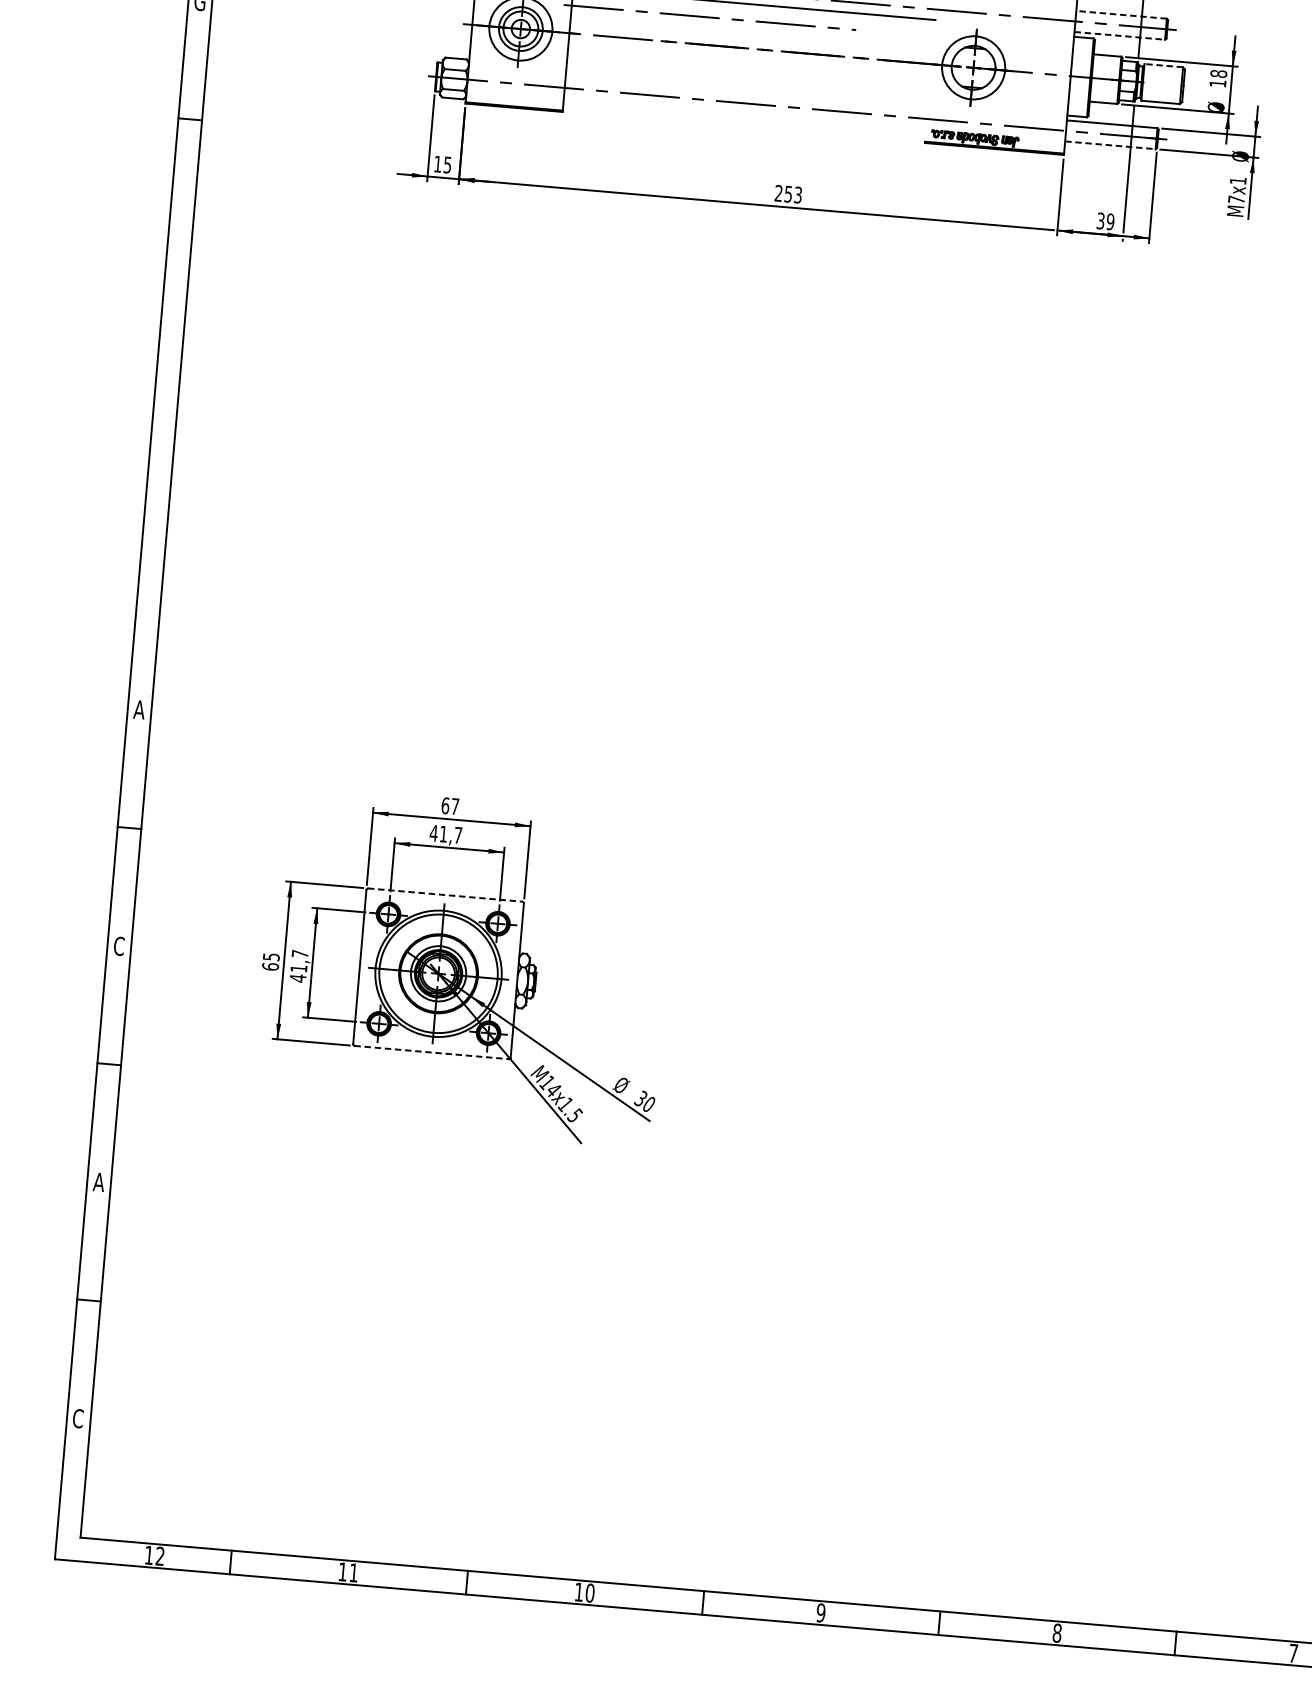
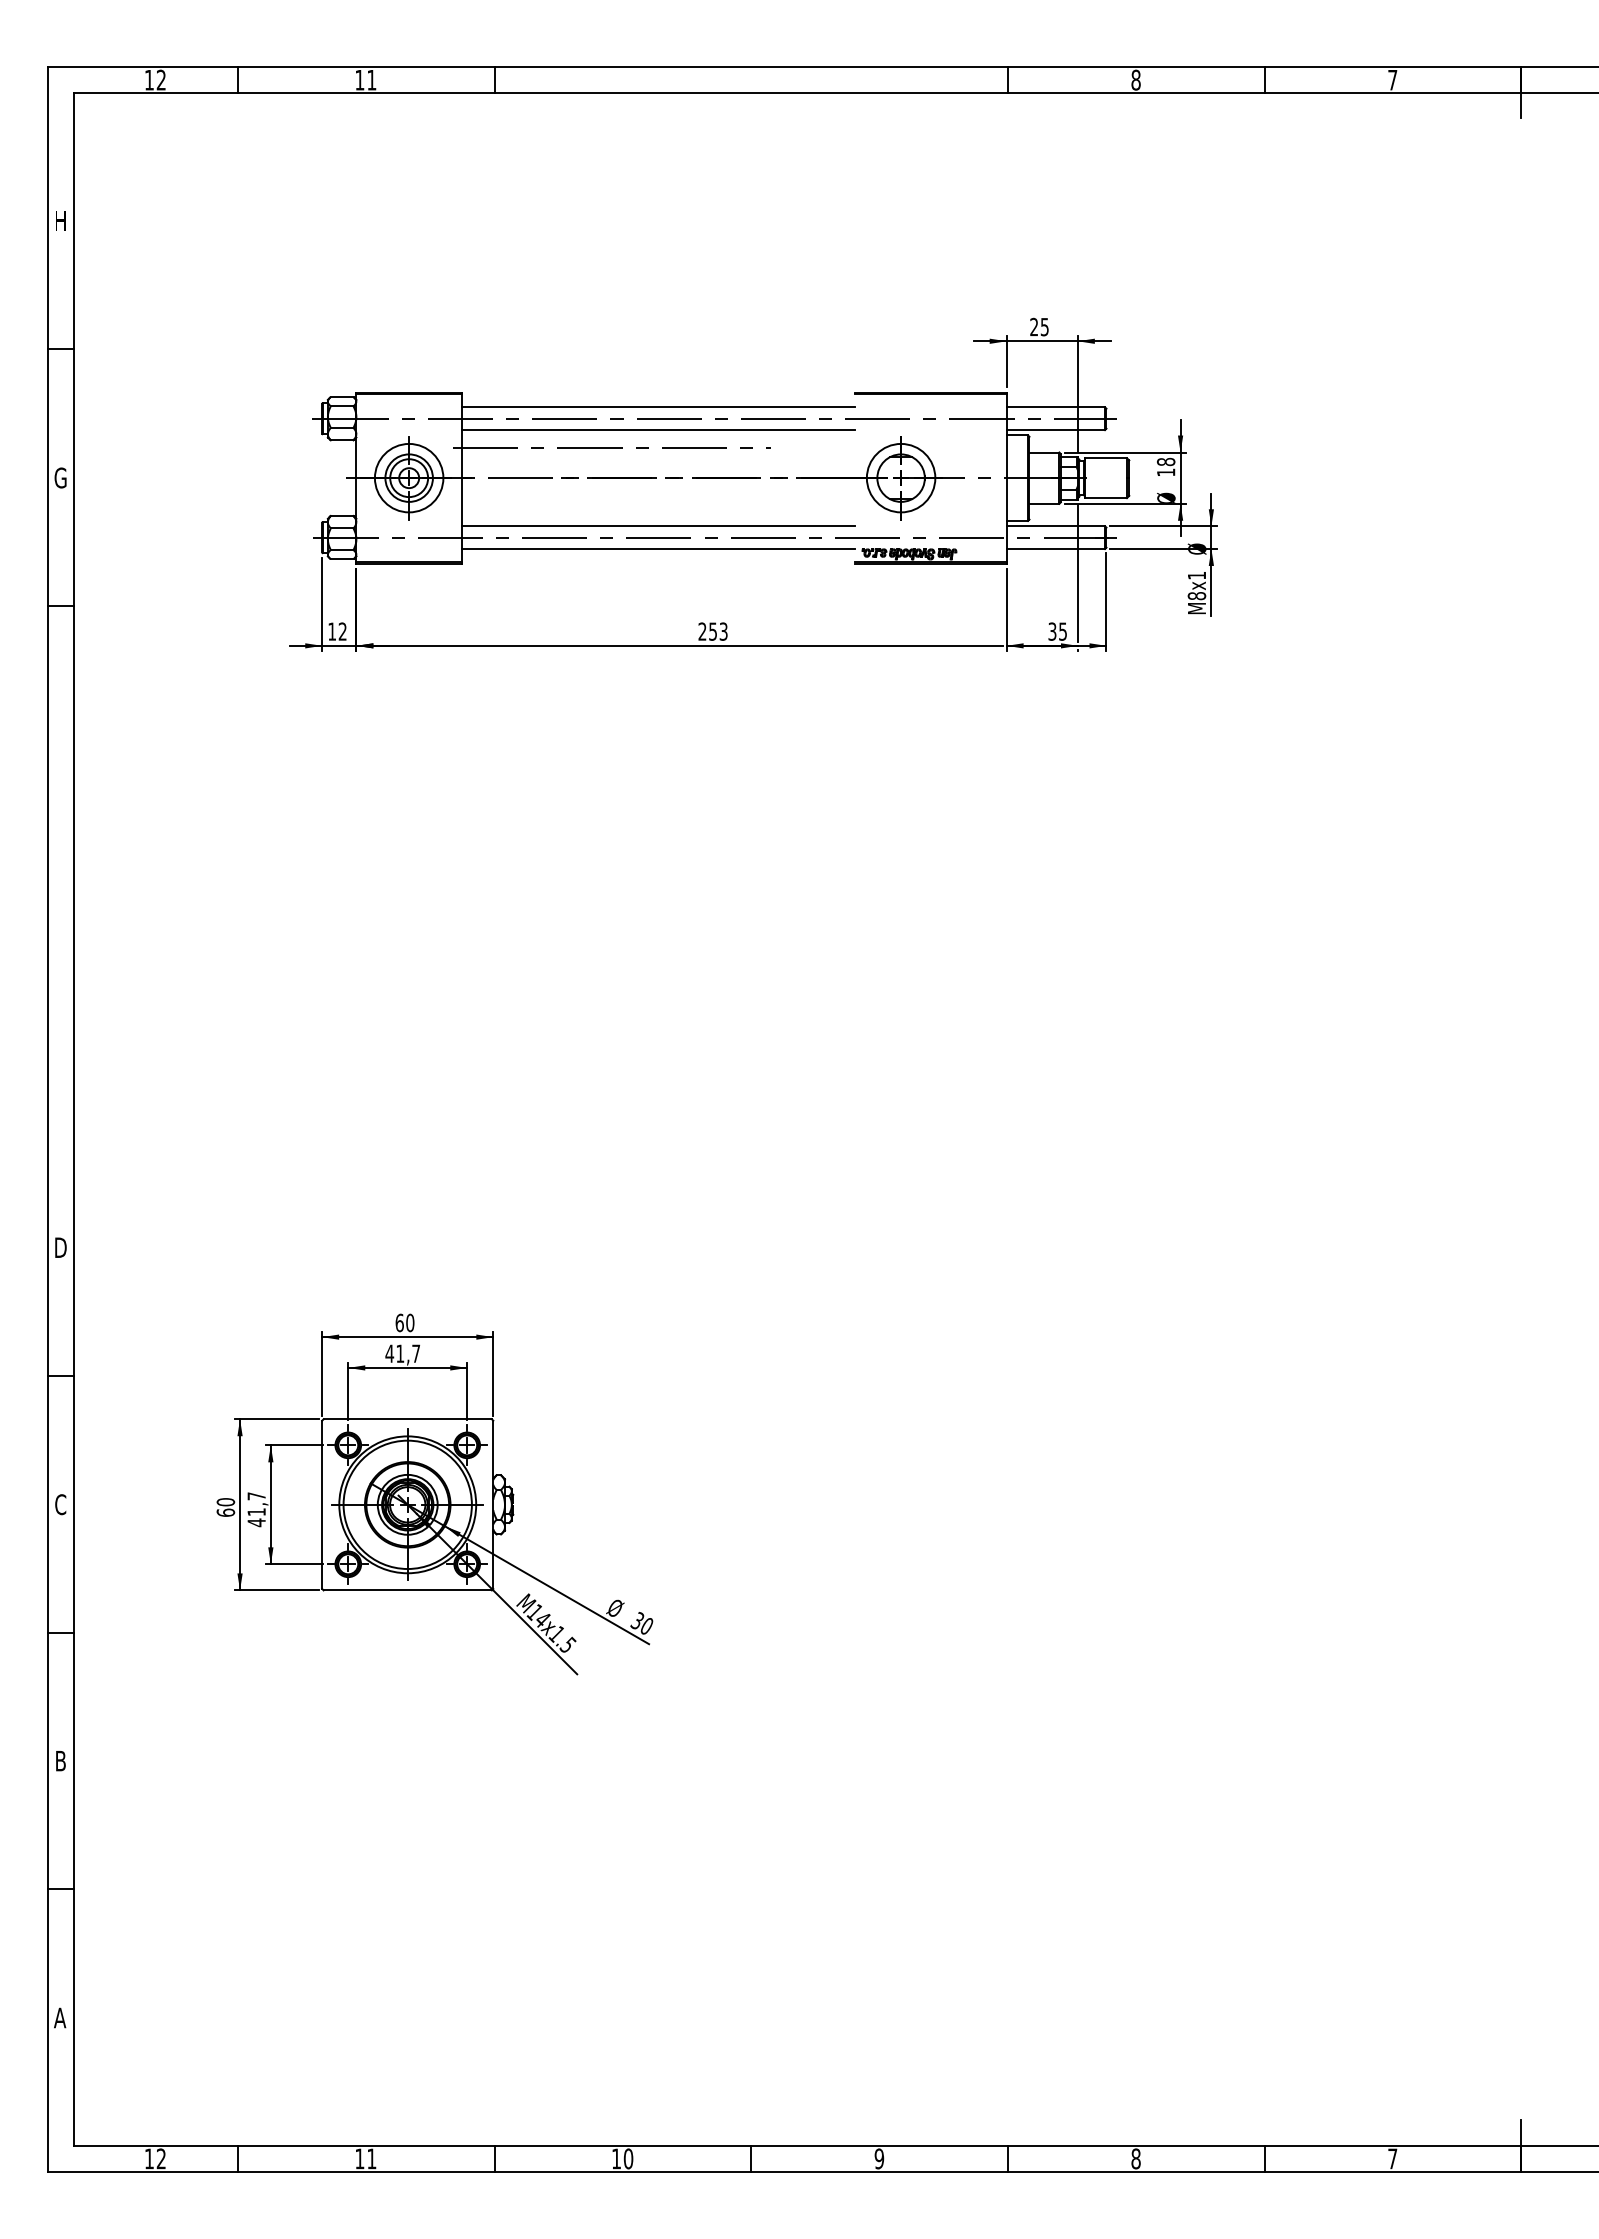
line: (1121, 15) -> (1055, 407), dashed -> solid
line: (1120, 36) -> (1056, 430), dashed -> solid
line: (1164, 65) -> (1106, 458), dashed -> solid
line: (746, 93) -> (658, 526), added
line: (744, 114) -> (658, 549), added
line: (1111, 145) -> (1056, 549), dashed -> solid
text: (447, 164) -> (342, 631), 15 -> 12
text: (1236, 200) -> (1196, 596), M7x1 -> M8x1
text: (1110, 221) -> (1062, 631), 39 -> 35
text: (139, 709) -> (60, 1247), A -> D
text: (455, 806) -> (410, 1322), 67 -> 60
line: (445, 895) -> (408, 1419), dashed -> solid
text: (271, 957) -> (225, 1502), 65 -> 60
line: (432, 1052) -> (408, 1590), dashed -> solid
text: (98, 1182) -> (60, 1761), A -> B
text: (78, 1418) -> (60, 2017), C -> A

